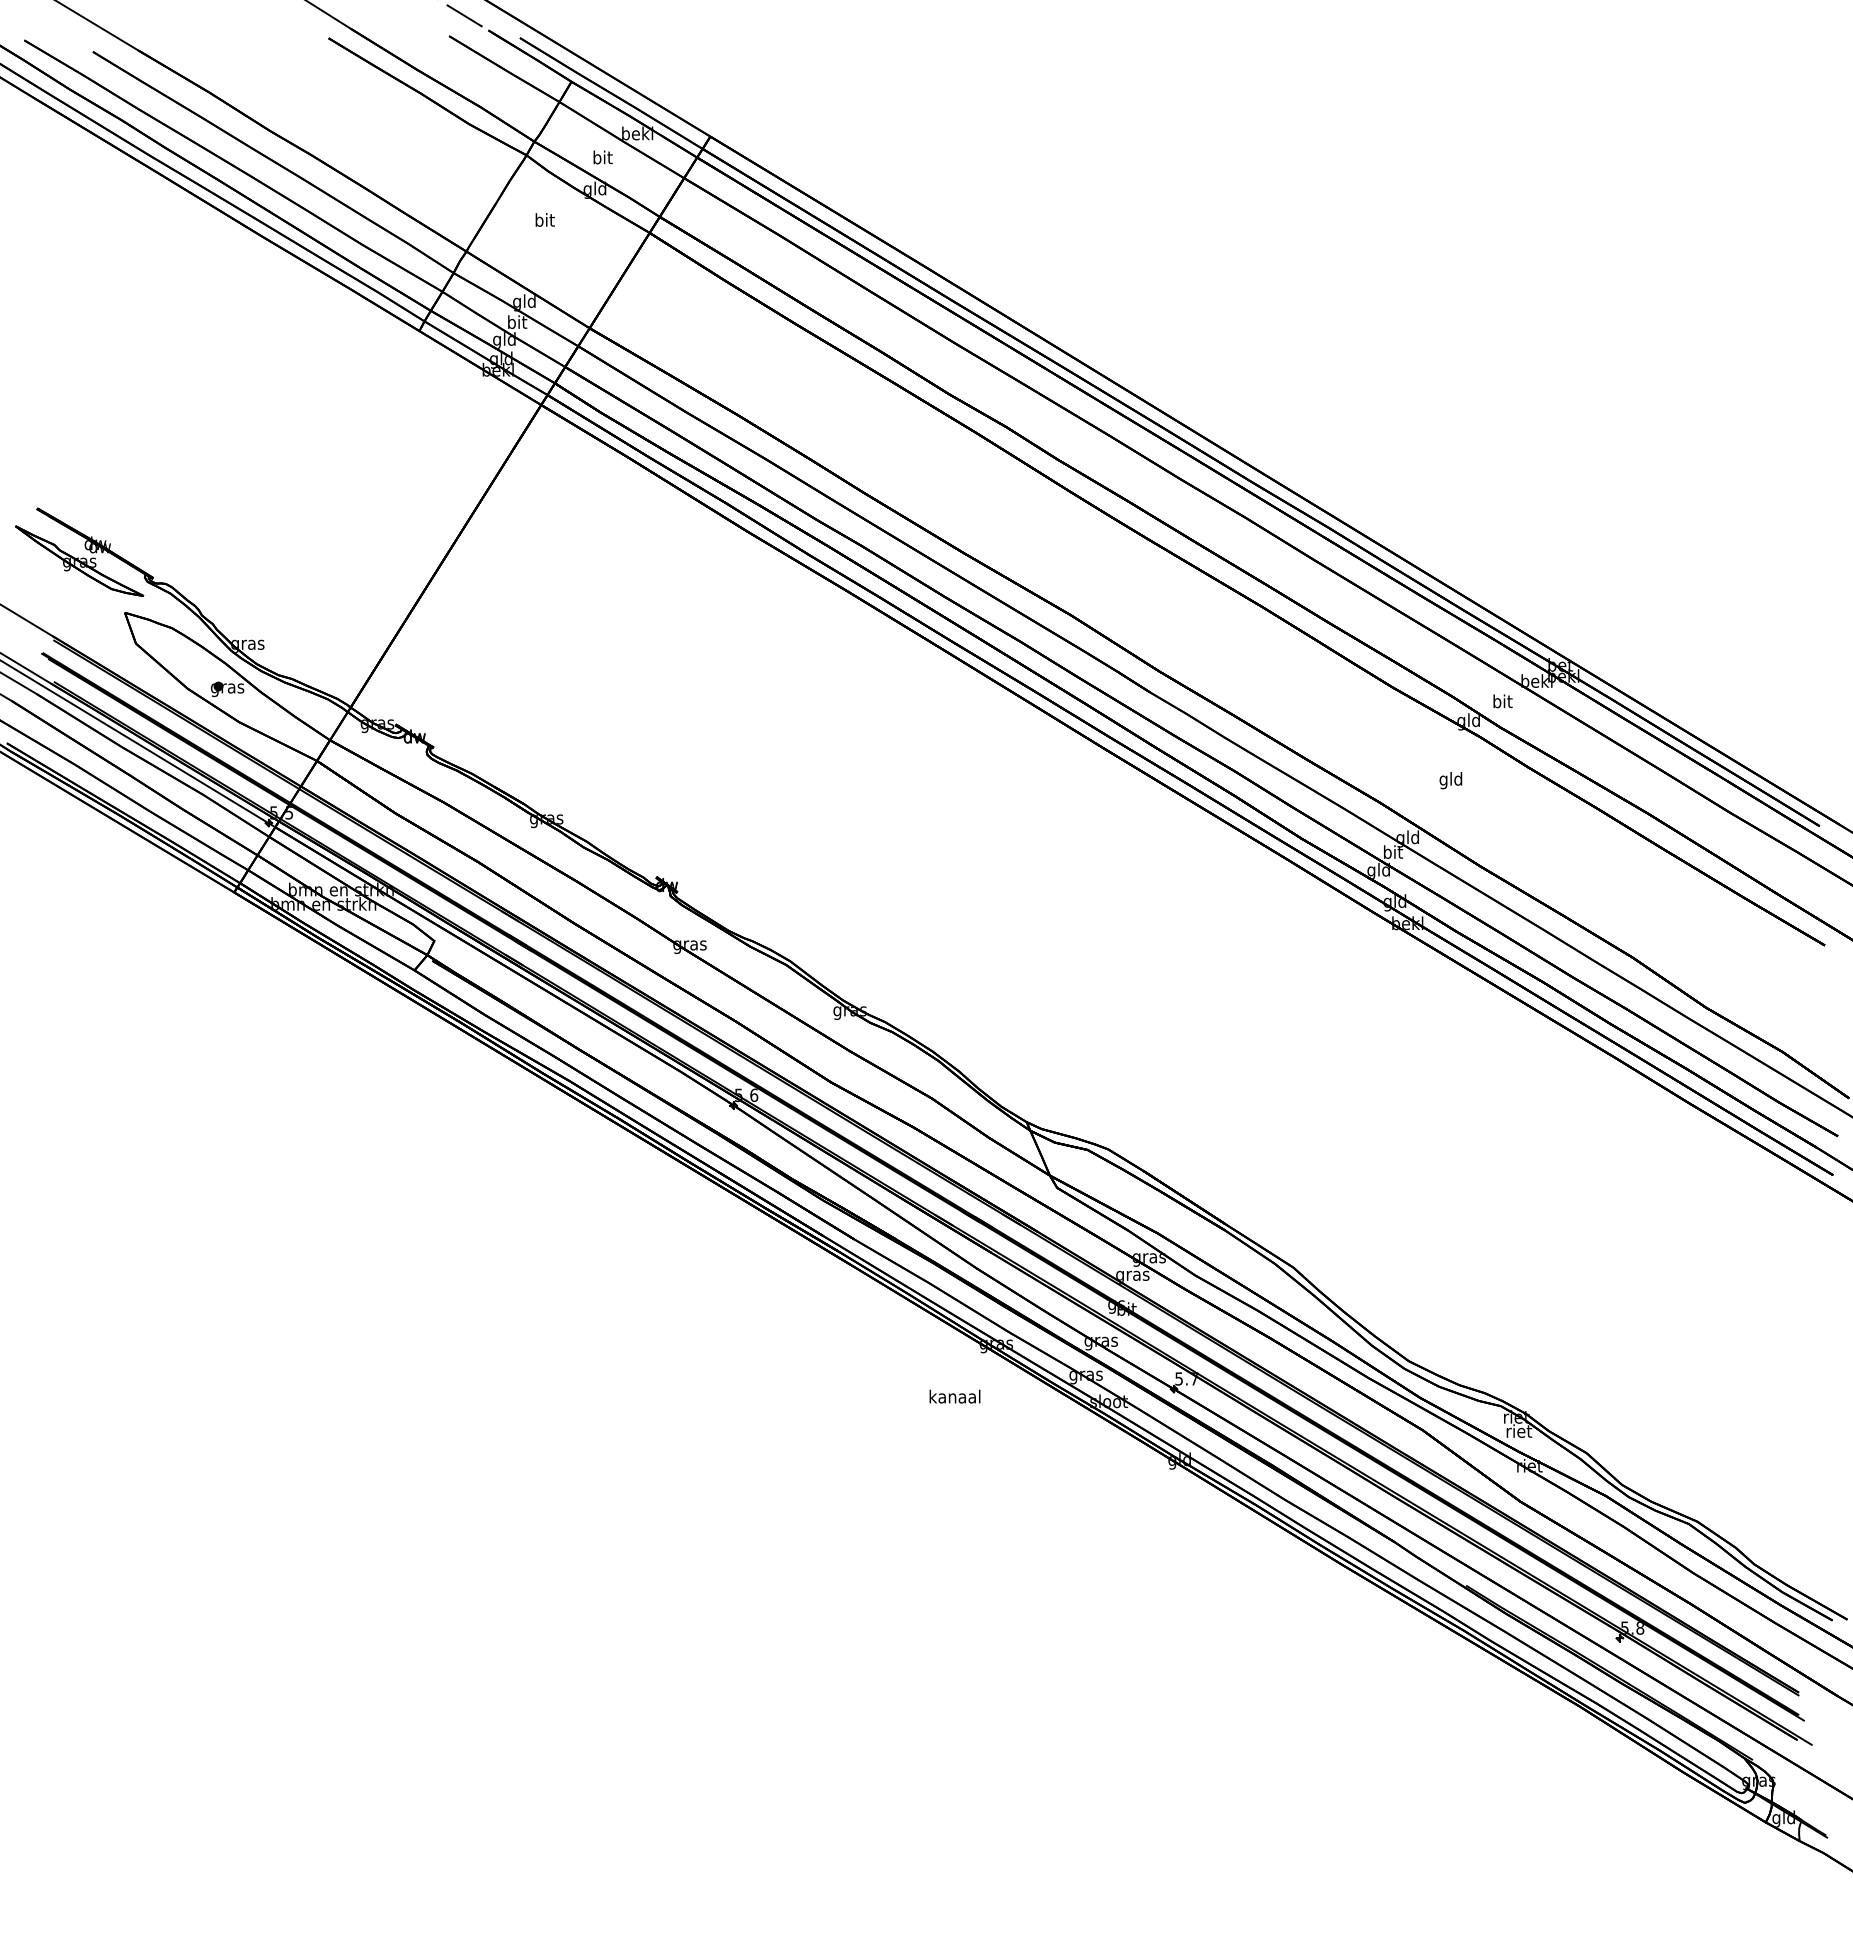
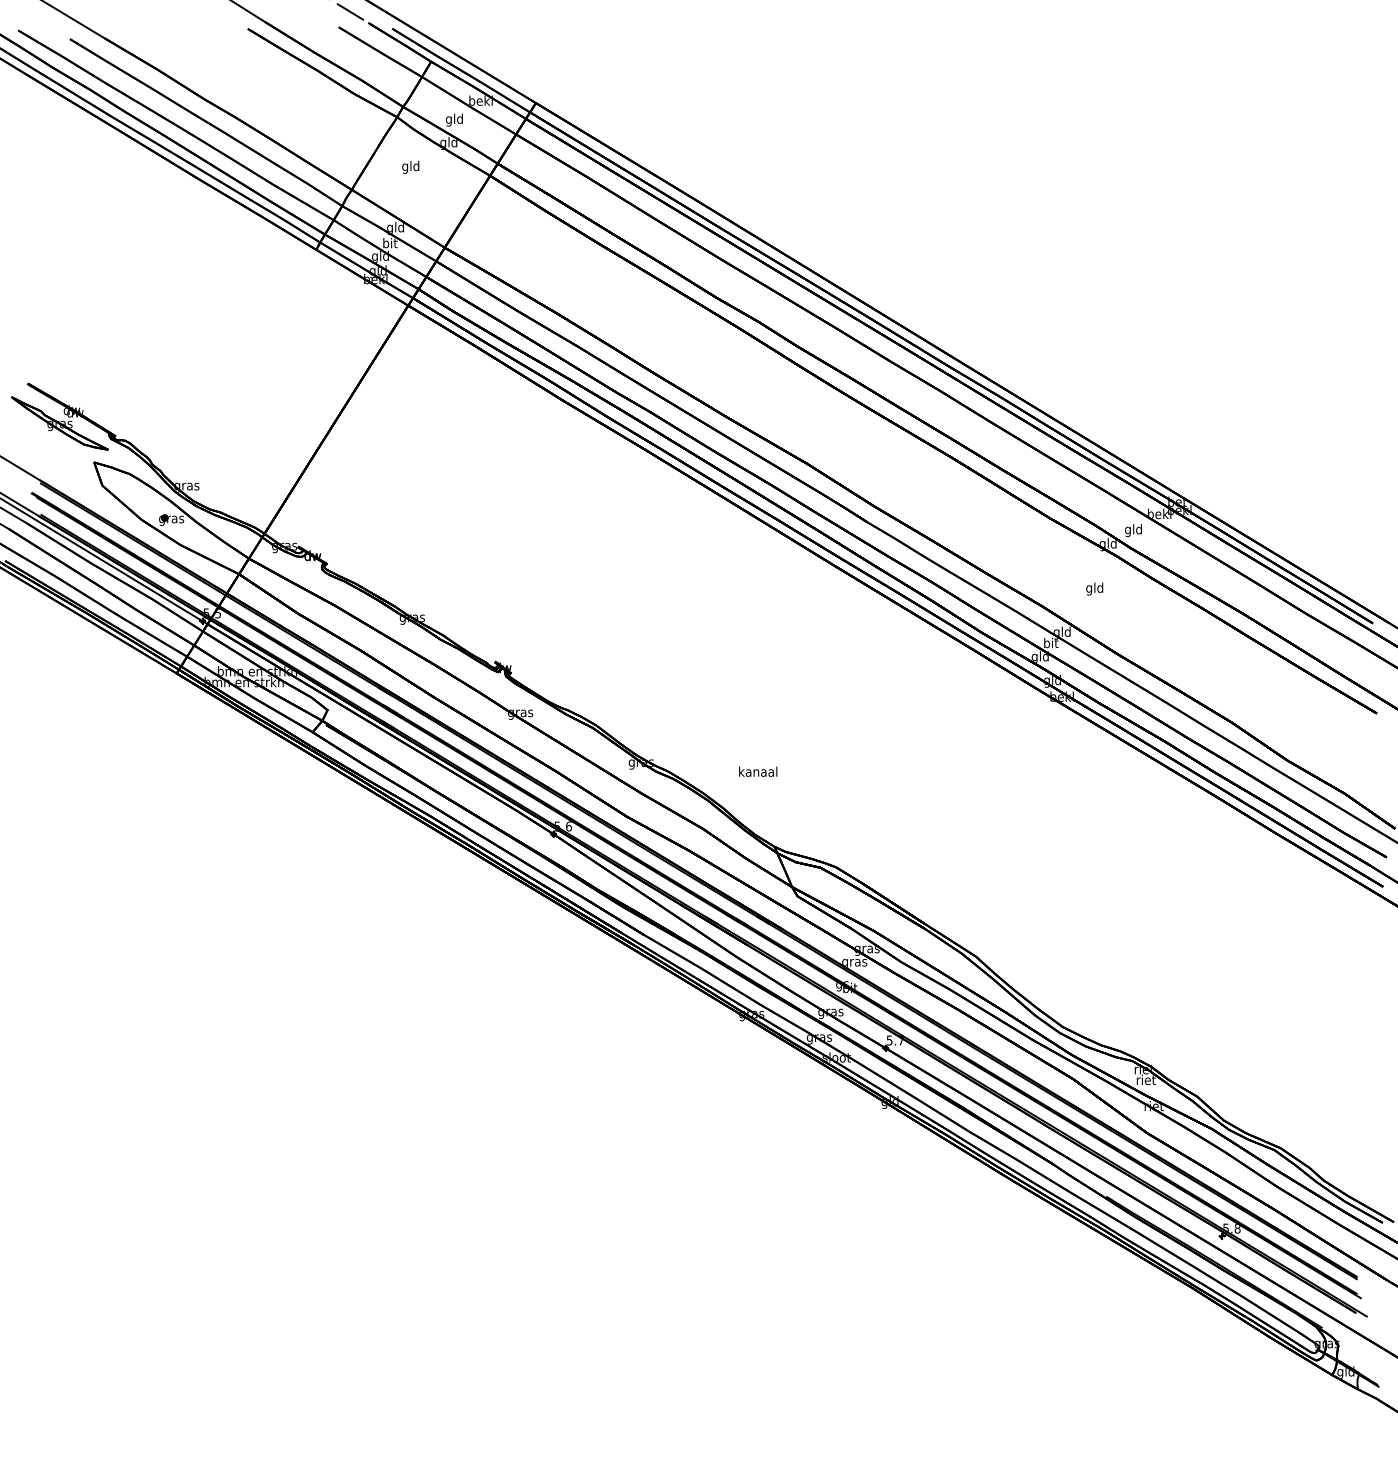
text: (602, 158) -> (454, 119), bit -> gld
text: (544, 221) -> (410, 167), bit -> gld
text: (1502, 702) -> (1133, 530), bit -> gld
text: (954, 1396) -> (757, 771), moved

